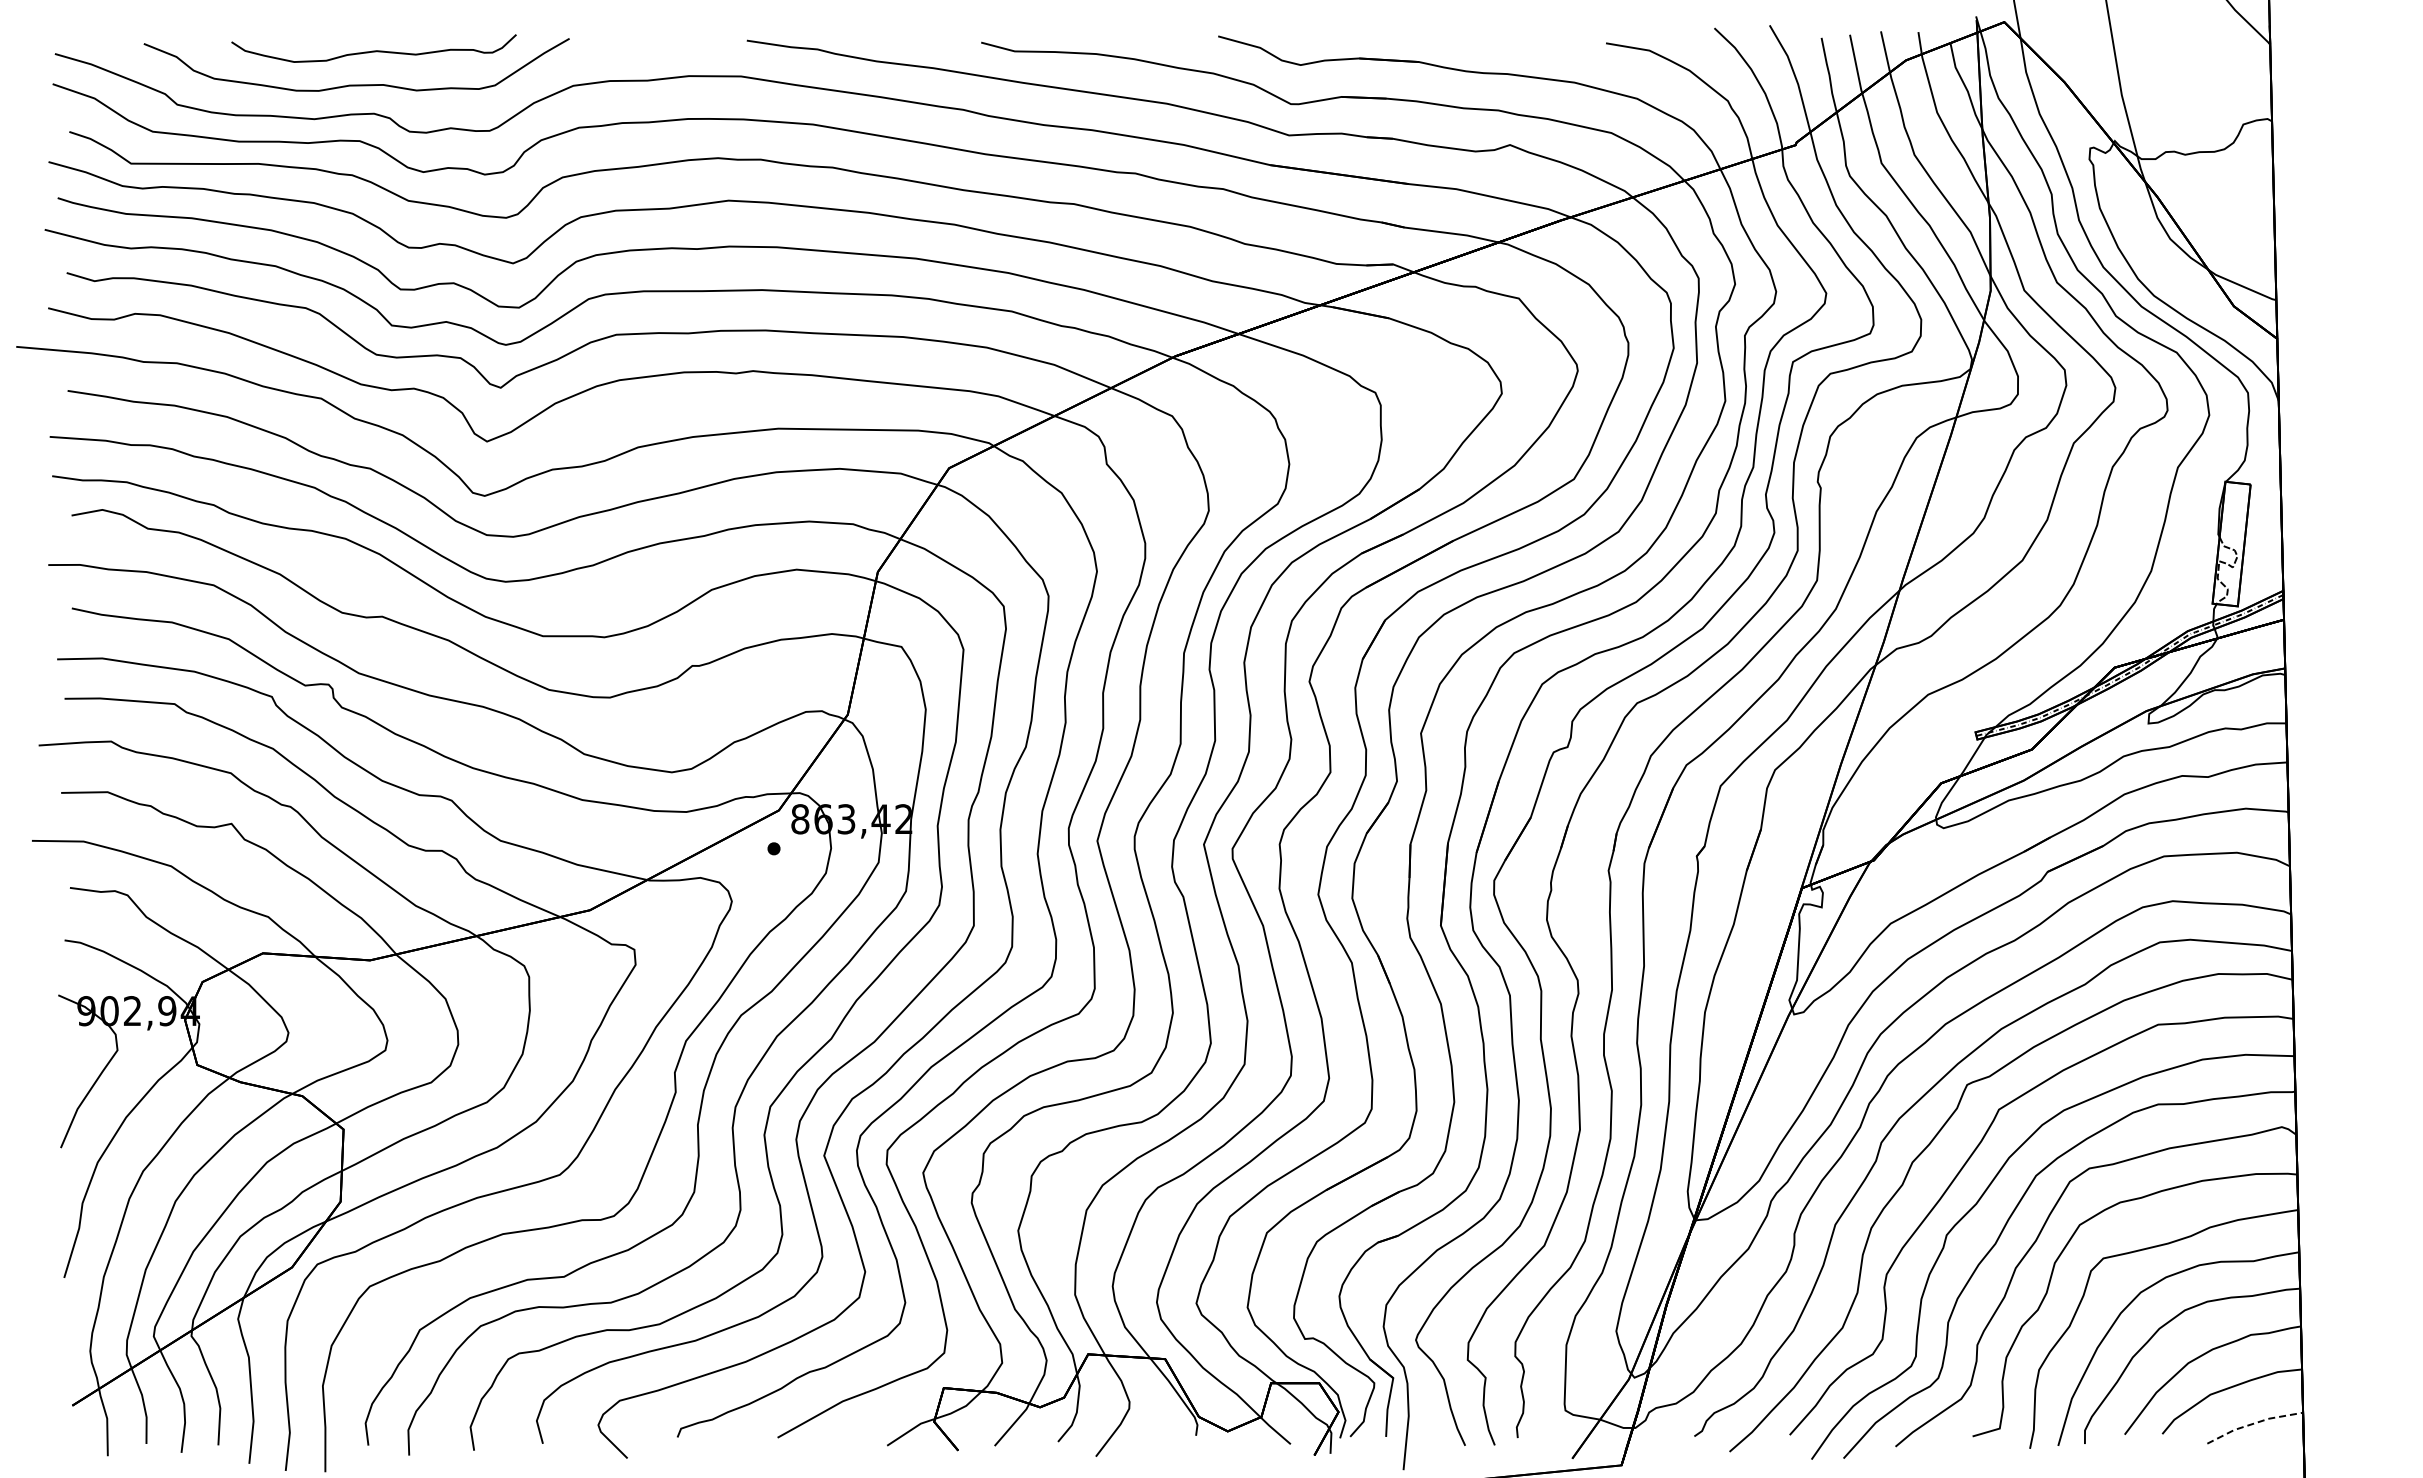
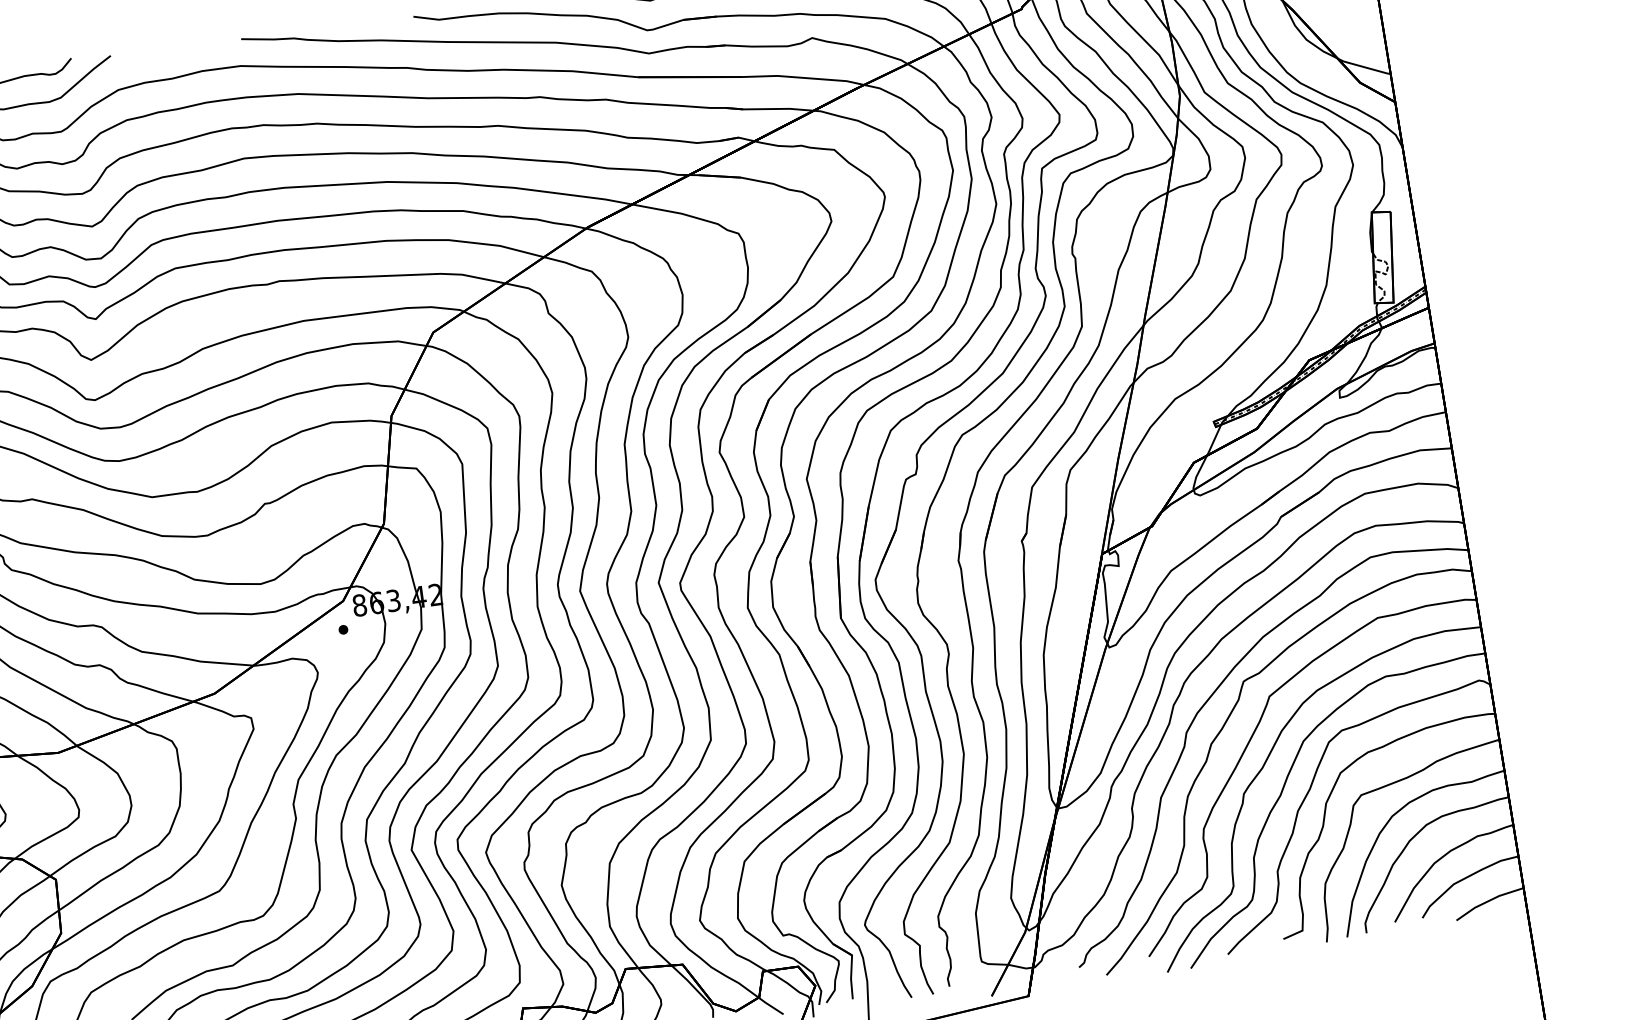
line: (2254, 1423) -> (1489, 900), dashed -> solid

